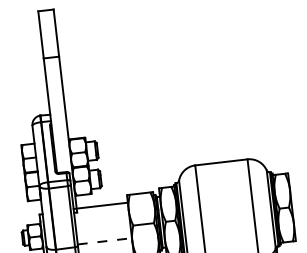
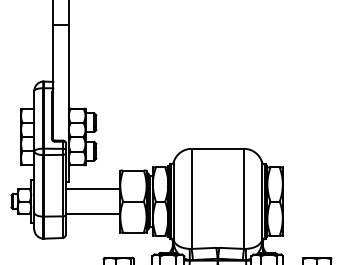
line: (100, 206) -> (92, 189), moved
line: (105, 240) -> (93, 213), dashed -> solid

